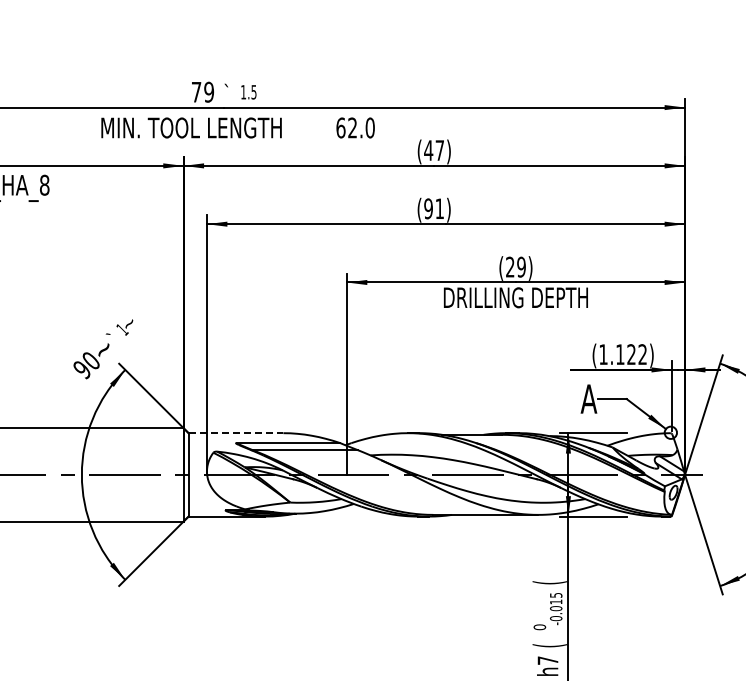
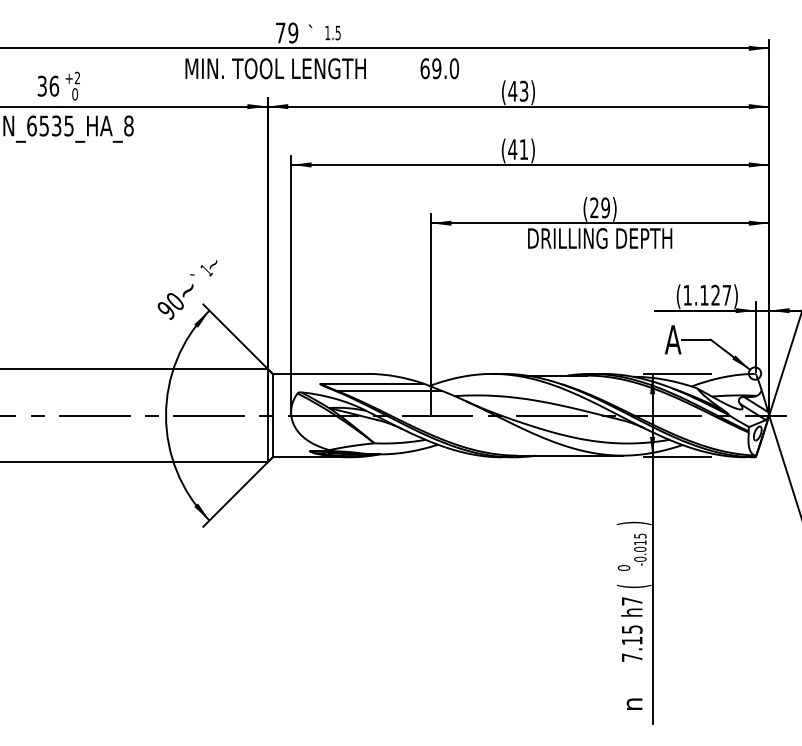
text: (352, 127) -> (436, 68), 62.0 -> 69.0
text: (439, 149) -> (523, 90), (47) -> (43)
text: (428, 208) -> (512, 149), (91) -> (41)
text: (642, 353) -> (726, 294), (1.122) -> (1.127)
line: (236, 432) -> (320, 373), dashed -> solid
text: (549, 582) -> (633, 523), ( -> )

